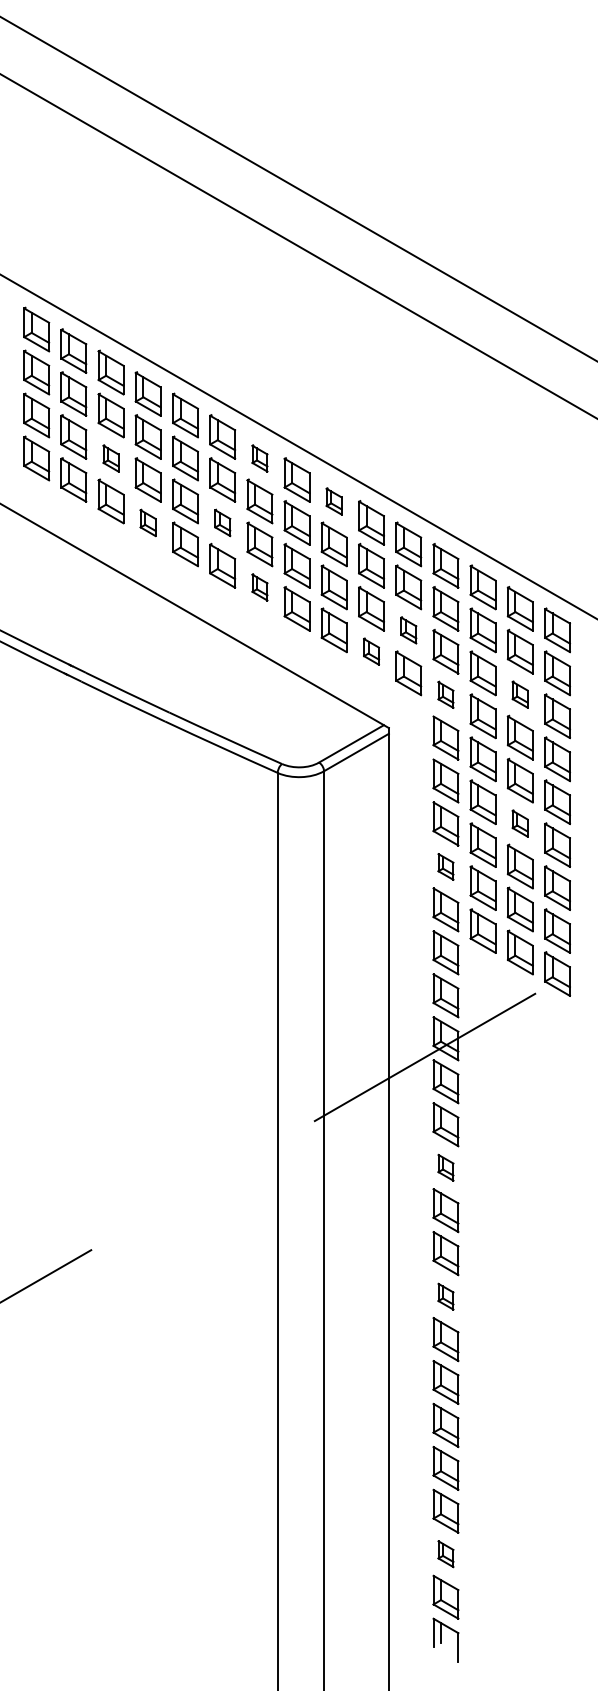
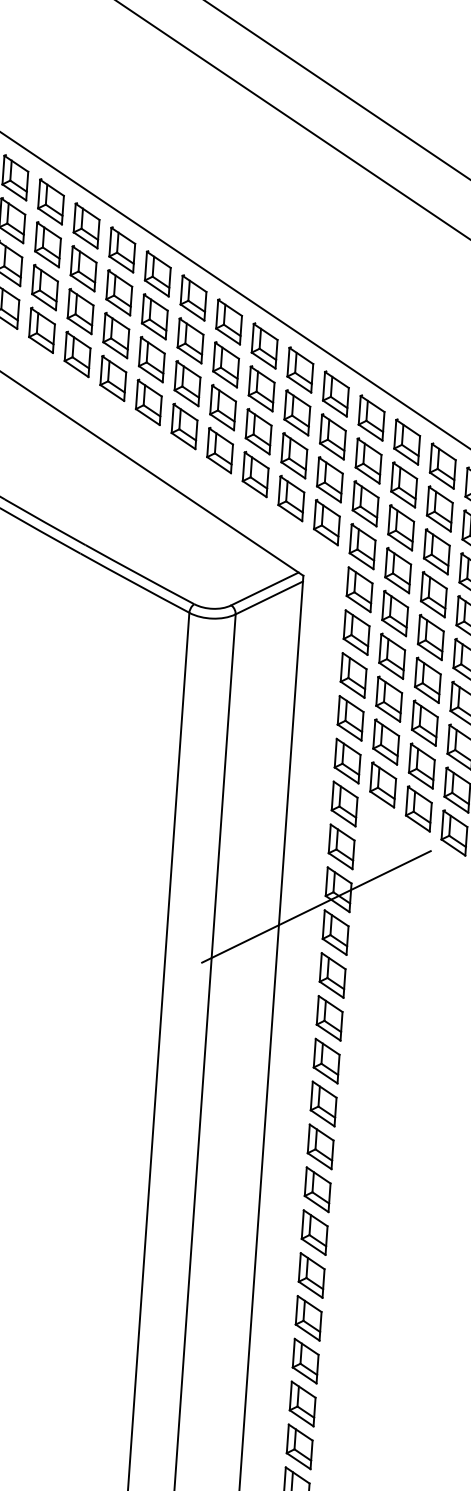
part: (110, 458) -> (44, 287), size x1.67
part: (259, 458) -> (193, 297), size x1.67
part: (333, 501) -> (263, 345), size x1.67
part: (147, 522) -> (76, 353), size x1.67
part: (222, 522) -> (151, 359), size x1.67
part: (259, 587) -> (184, 426), size x1.67
part: (408, 630) -> (329, 479), size x1.67
part: (371, 651) -> (291, 498), size x1.67
part: (445, 694) -> (362, 546), size x1.67
part: (519, 694) -> (436, 551), size x1.67
part: (519, 823) -> (427, 680), size x1.67
part: (445, 866) -> (350, 717), size x1.67
part: (445, 1167) -> (329, 1018), size x1.67
part: (445, 1296) -> (320, 1146), size x1.67
part: (445, 1553) -> (302, 1403), size x1.67

